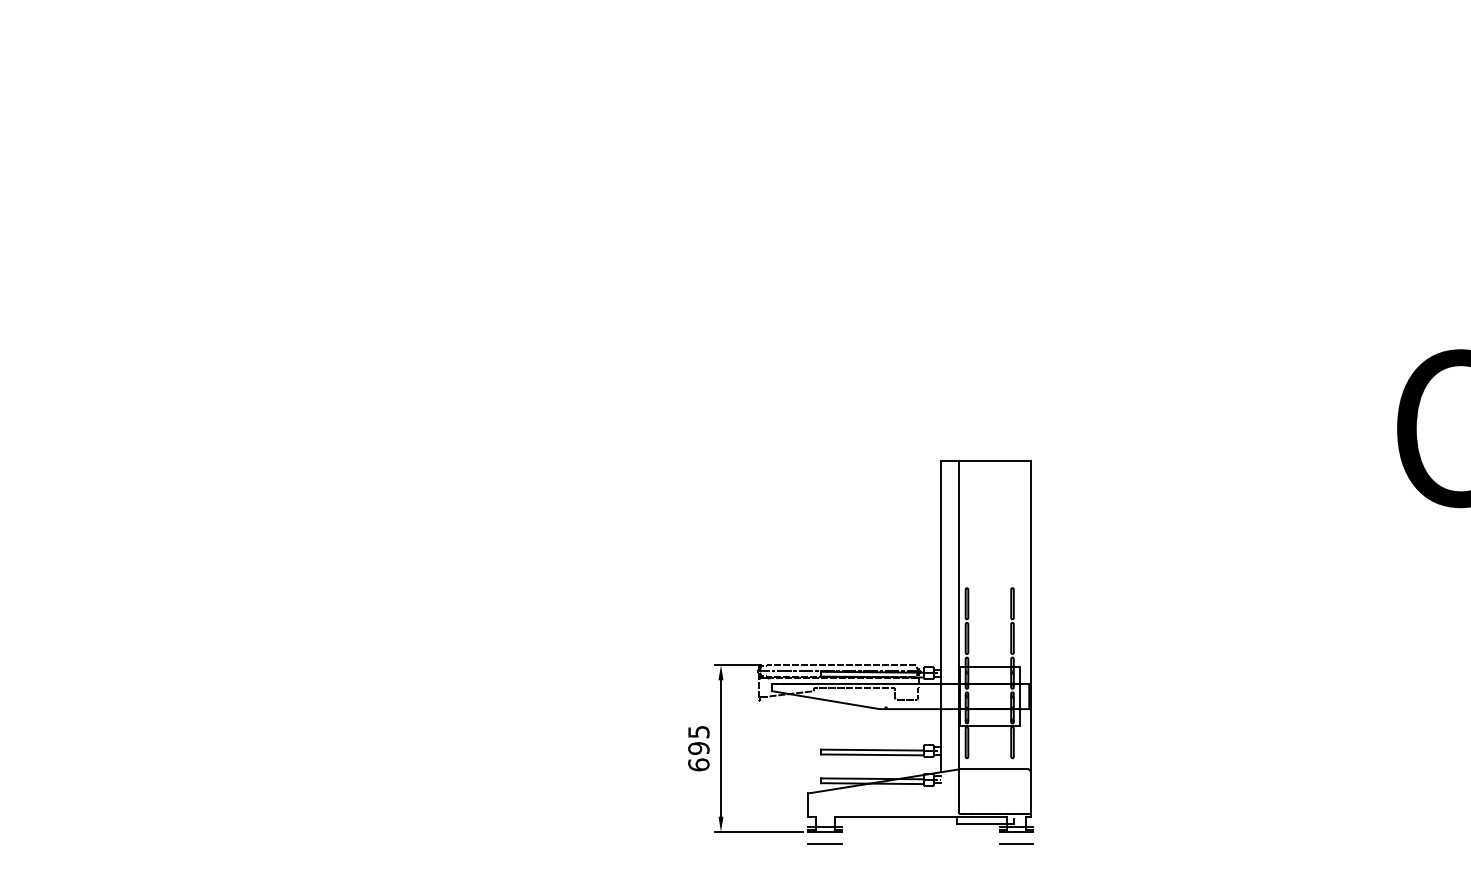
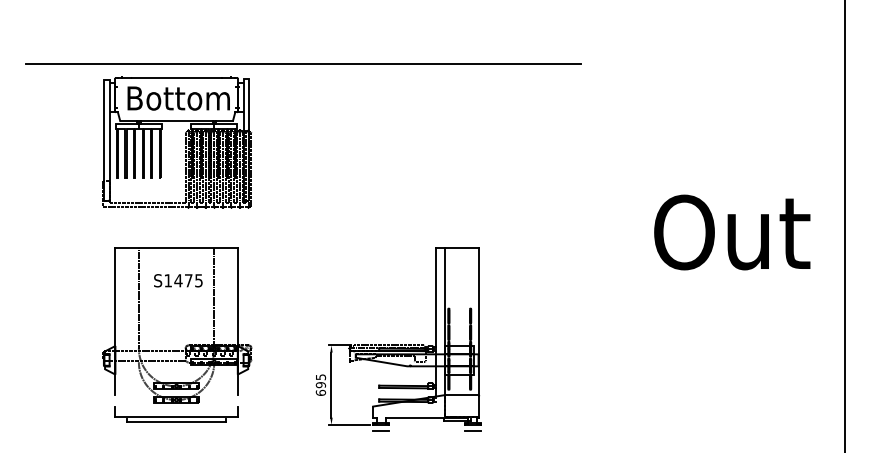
line: (662, 74) -> (303, 63), added
part: (415, 240) -> (185, 142), added
part: (415, 665) -> (185, 345), added

